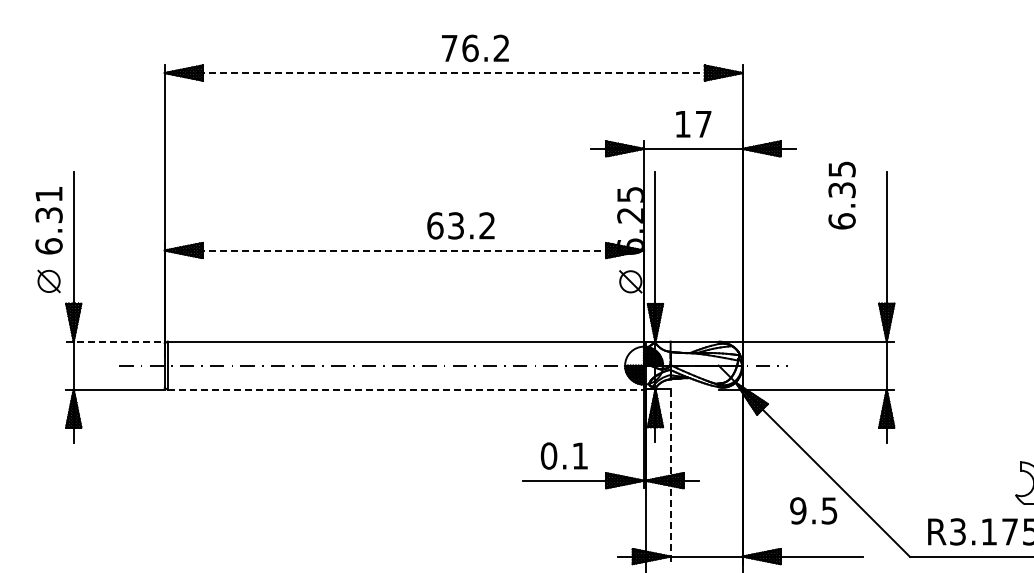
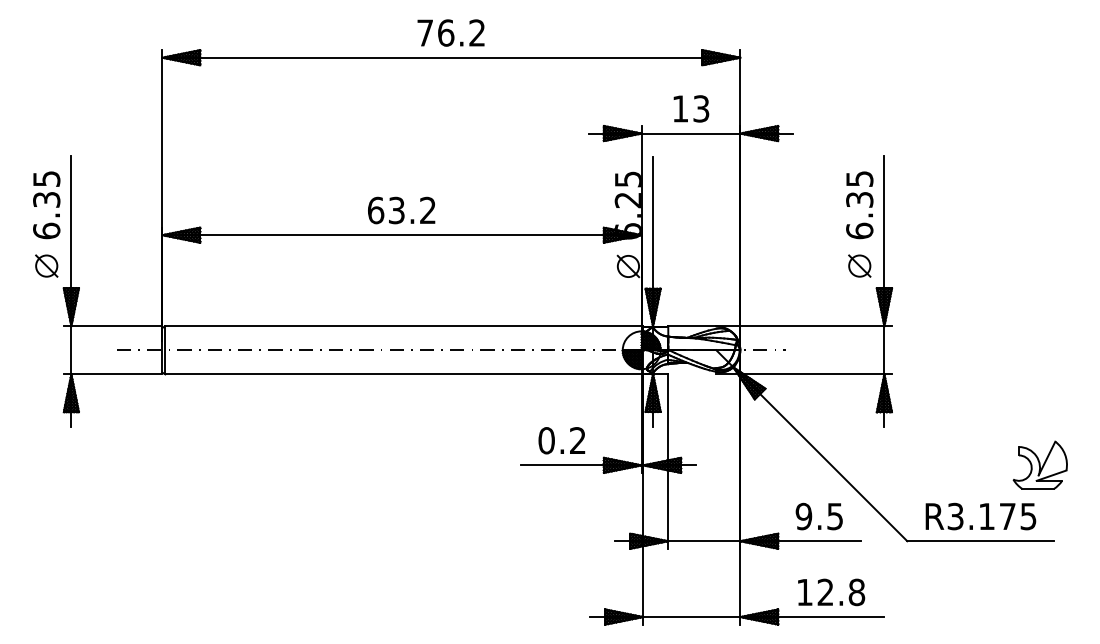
text: (474, 47) -> (450, 32), moved
line: (453, 72) -> (451, 57), dashed -> solid
text: (703, 123) -> (701, 108), 17 -> 13
text: (48, 193) -> (46, 178), 6.31 -> 6.35
text: (841, 195) -> (859, 205), moved
text: (460, 225) -> (401, 210), moved
line: (404, 250) -> (402, 235), dashed -> solid
part: (861, 280) -> (859, 265), added
line: (115, 341) -> (113, 326), dashed -> solid
line: (406, 389) -> (404, 374), dashed -> solid
text: (579, 455) -> (577, 440), 0.1 -> 0.2
line: (670, 477) -> (668, 462), dashed -> solid
text: (812, 510) -> (818, 516), moved

